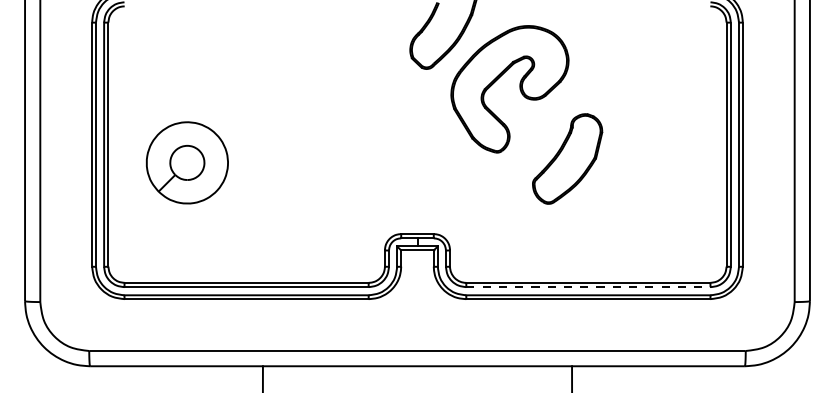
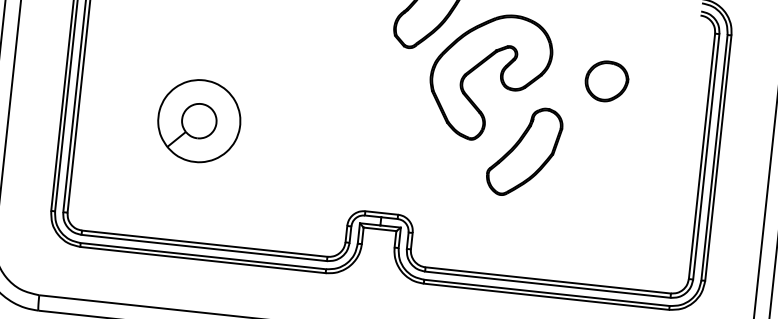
part: (624, 80) -> (606, 80), added
part: (567, 158) -> (524, 151), moved
part: (187, 162) -> (199, 120), moved
line: (588, 287) -> (547, 285), dashed -> solid

